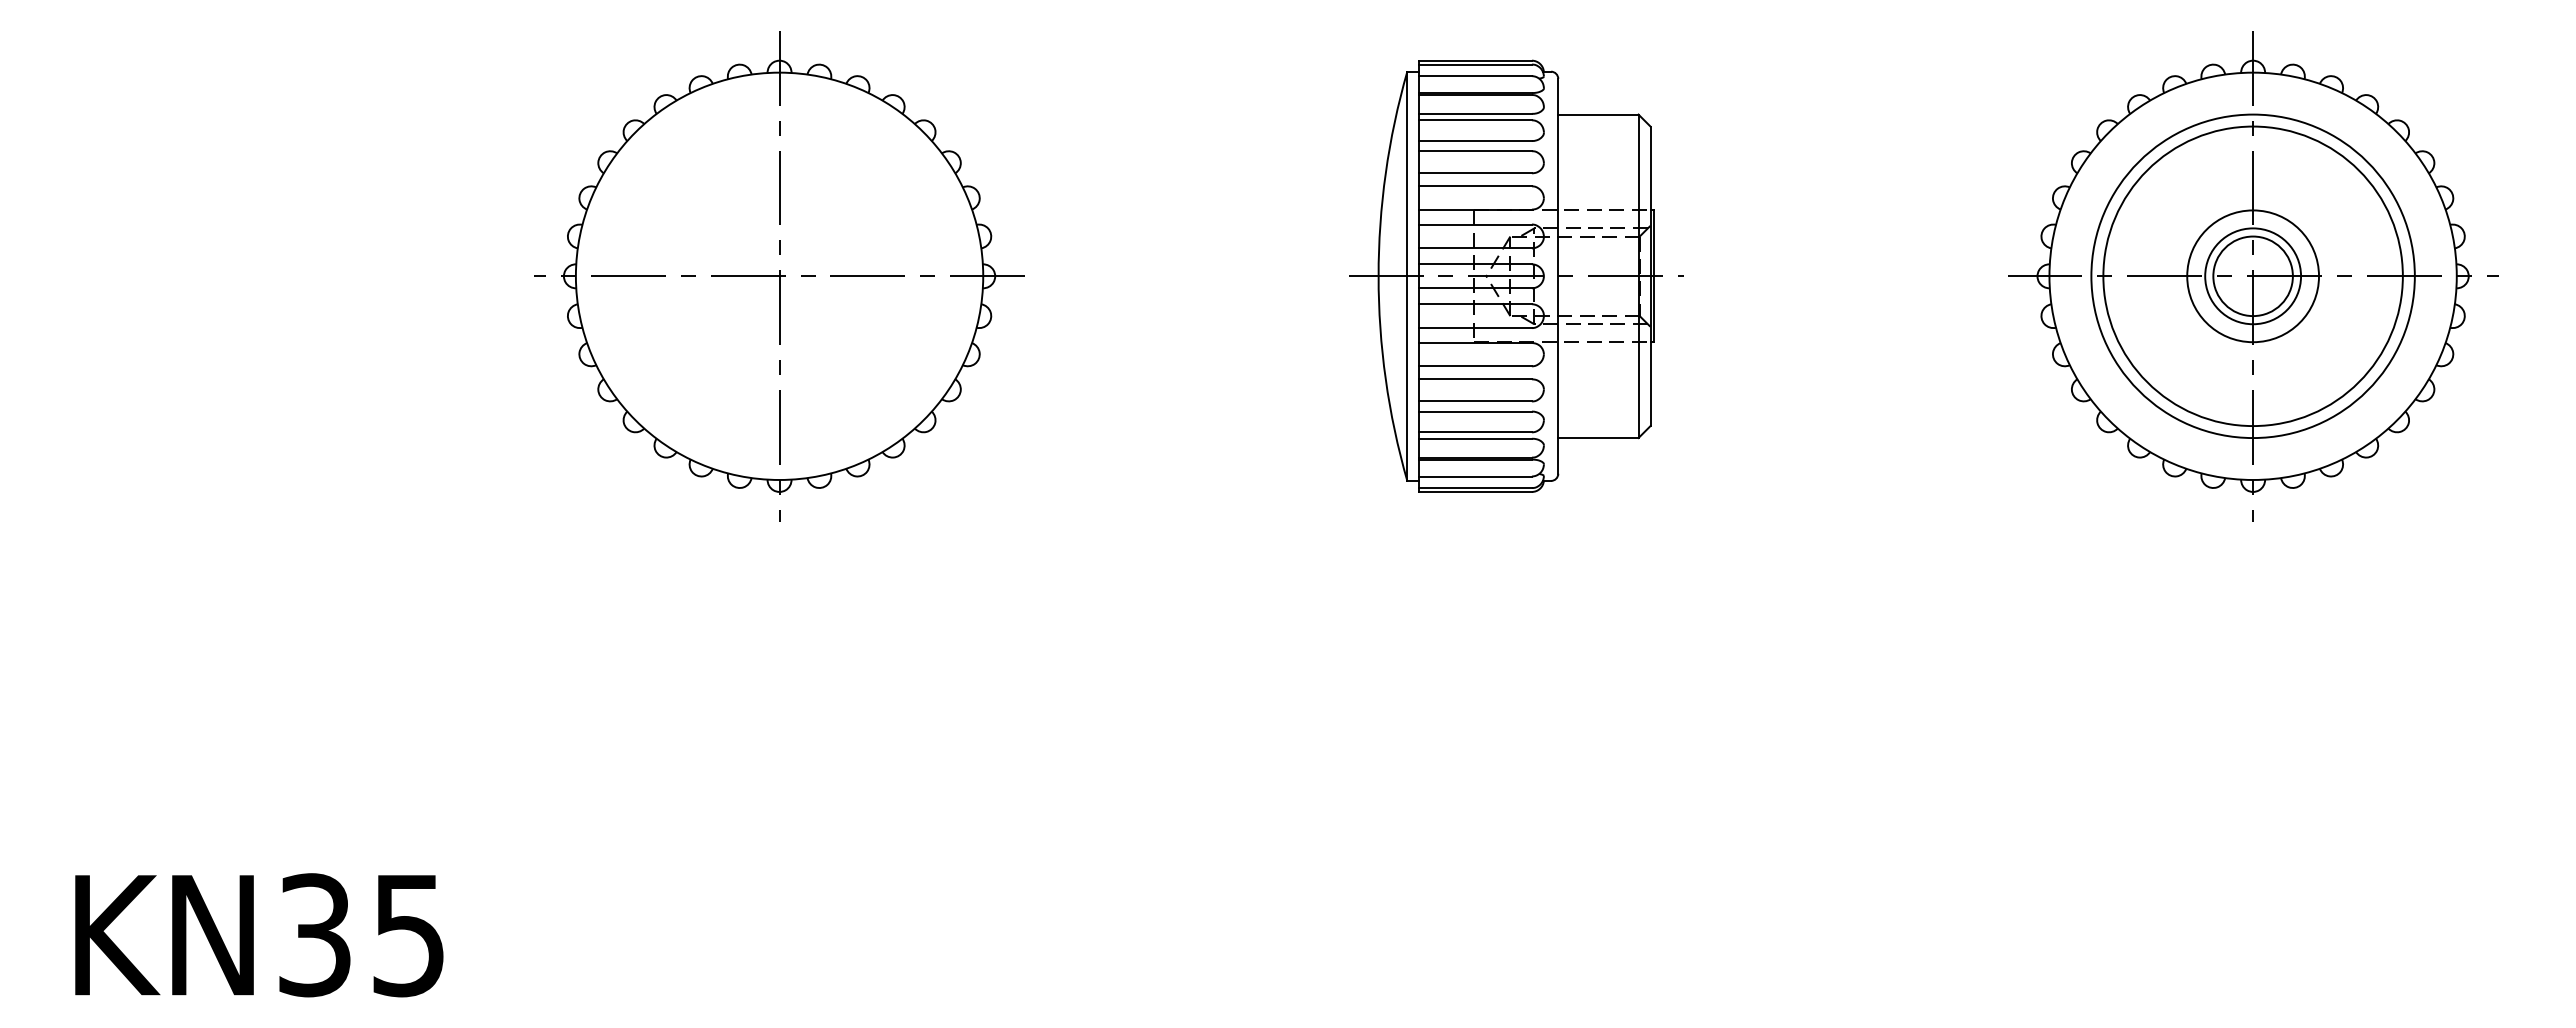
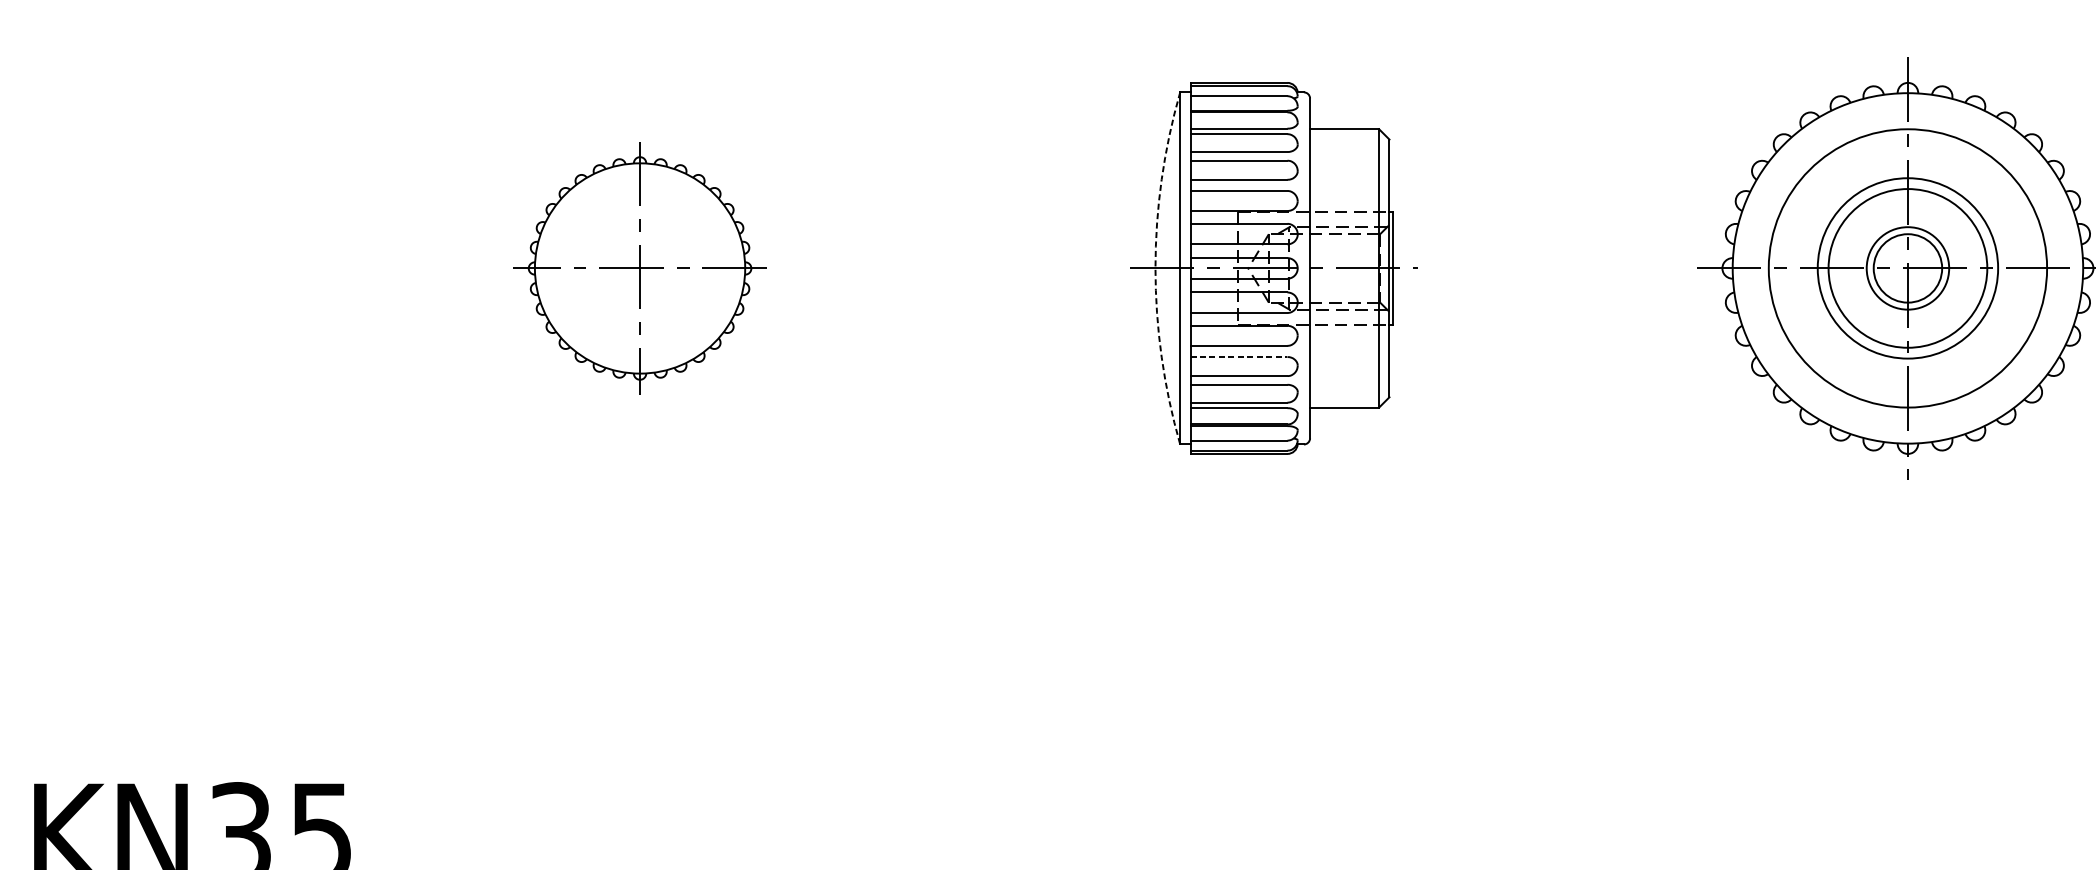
part: (779, 276) -> (640, 268), size x0.6
arc: (1378, 276) -> (1155, 268), solid -> dashed
circle: (2252, 276) -> (1907, 268), size x0.7
circle: (2253, 276) -> (1908, 268), size x1.4
line: (1476, 379) -> (1239, 357), solid -> dashed

